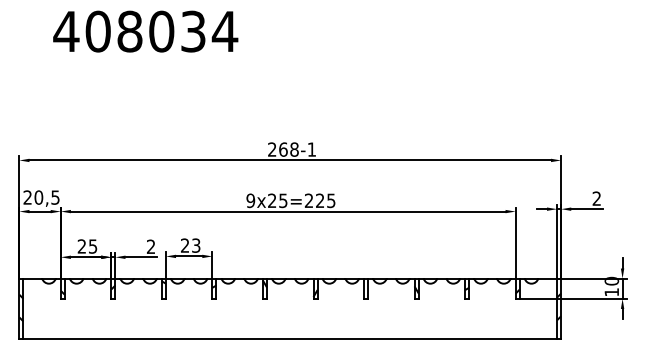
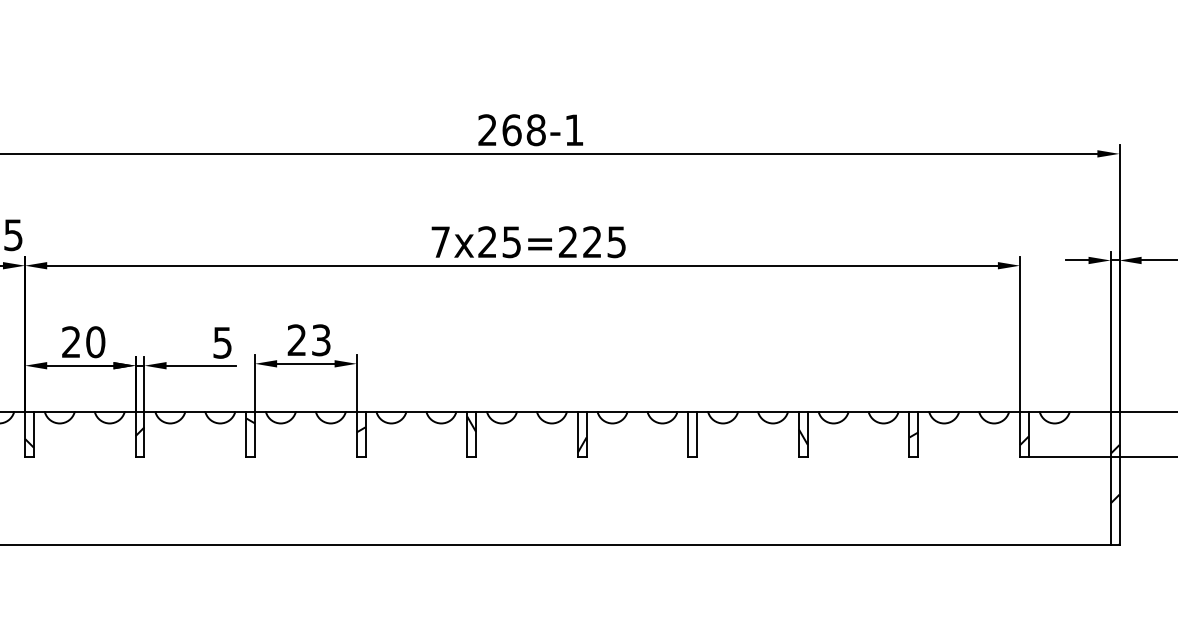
text: (250, 200) -> (439, 241), 9x25= -> 7x25=
text: (92, 246) -> (94, 342), 25 -> 20
text: (151, 246) -> (223, 342), 2 -> 5

